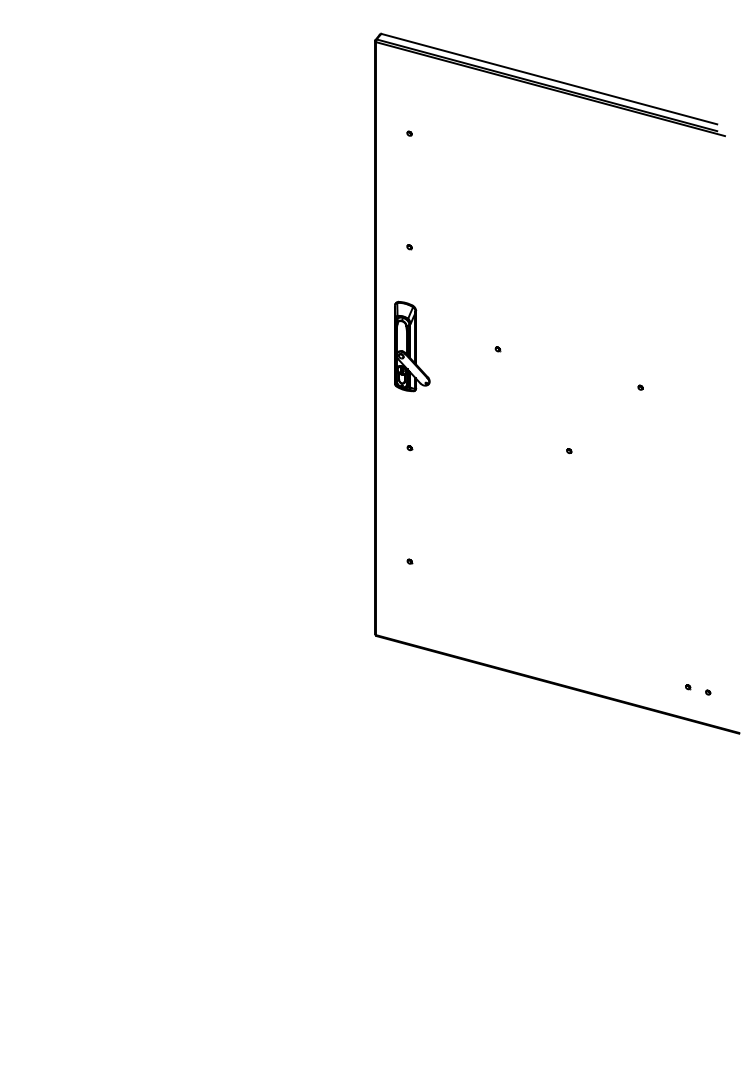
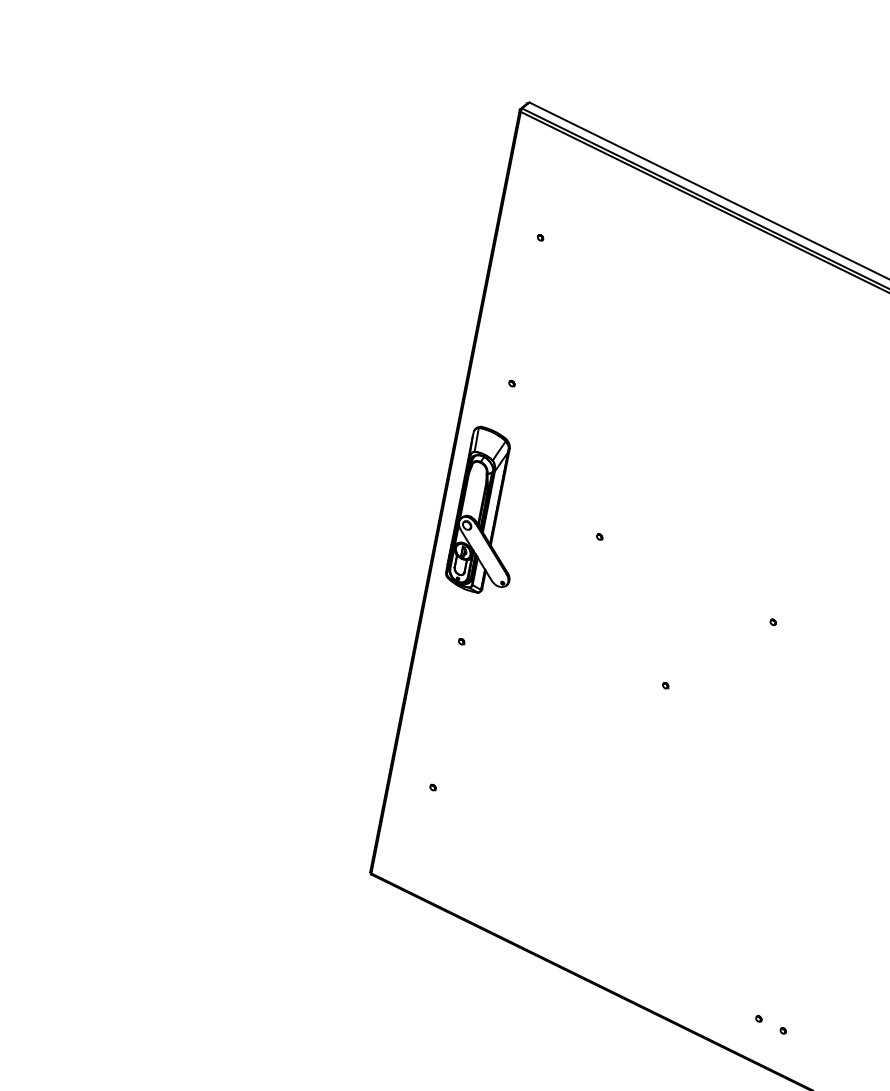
part: (412, 346) -> (490, 511), size x1.4

